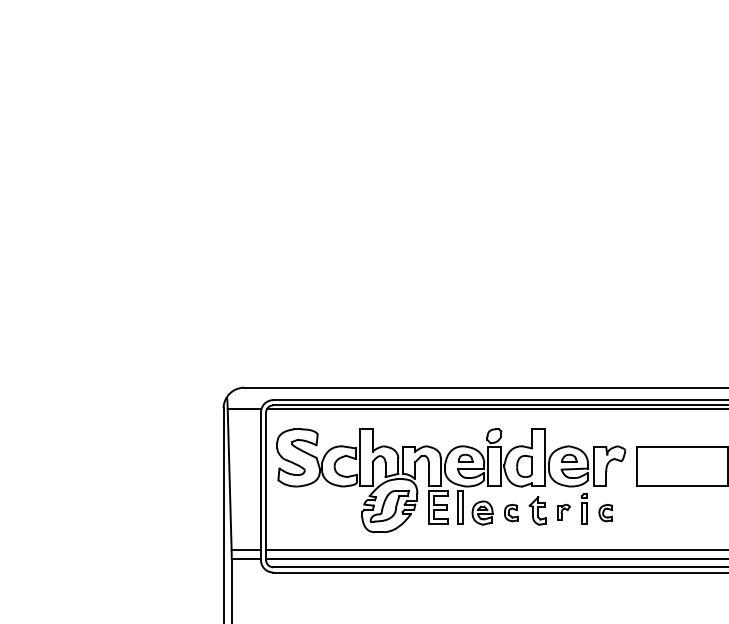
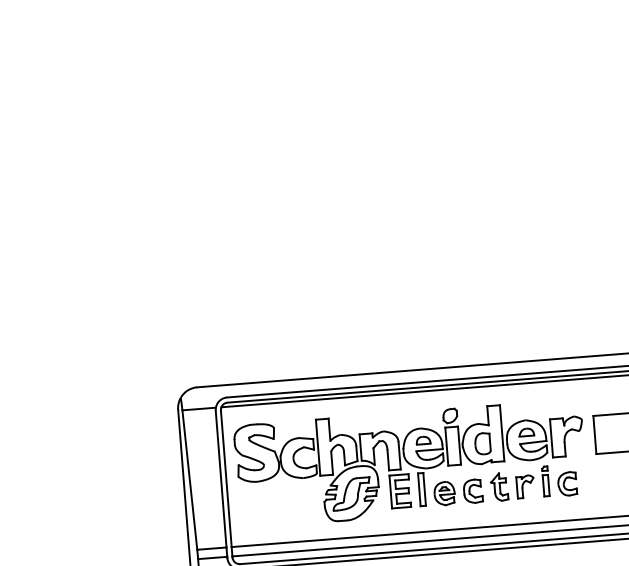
part: (511, 512) -> (473, 490), size x1.43
part: (563, 512) -> (525, 486), size x1.43
part: (605, 512) -> (567, 483), size x1.43

